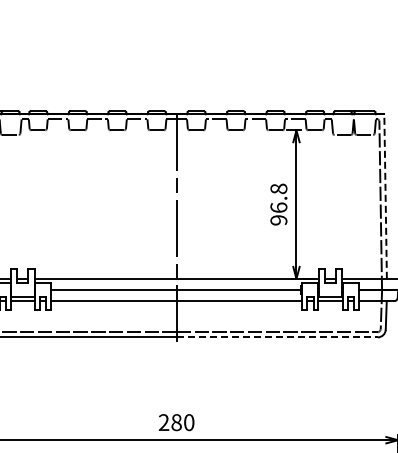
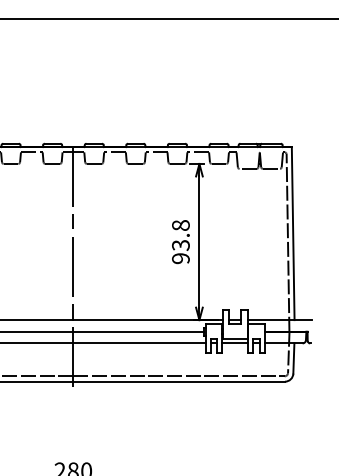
line: (385, 196) -> (293, 233), dashed -> solid
text: (278, 207) -> (180, 245), 96.8 -> 93.8
line: (277, 337) -> (179, 381), dashed -> solid

